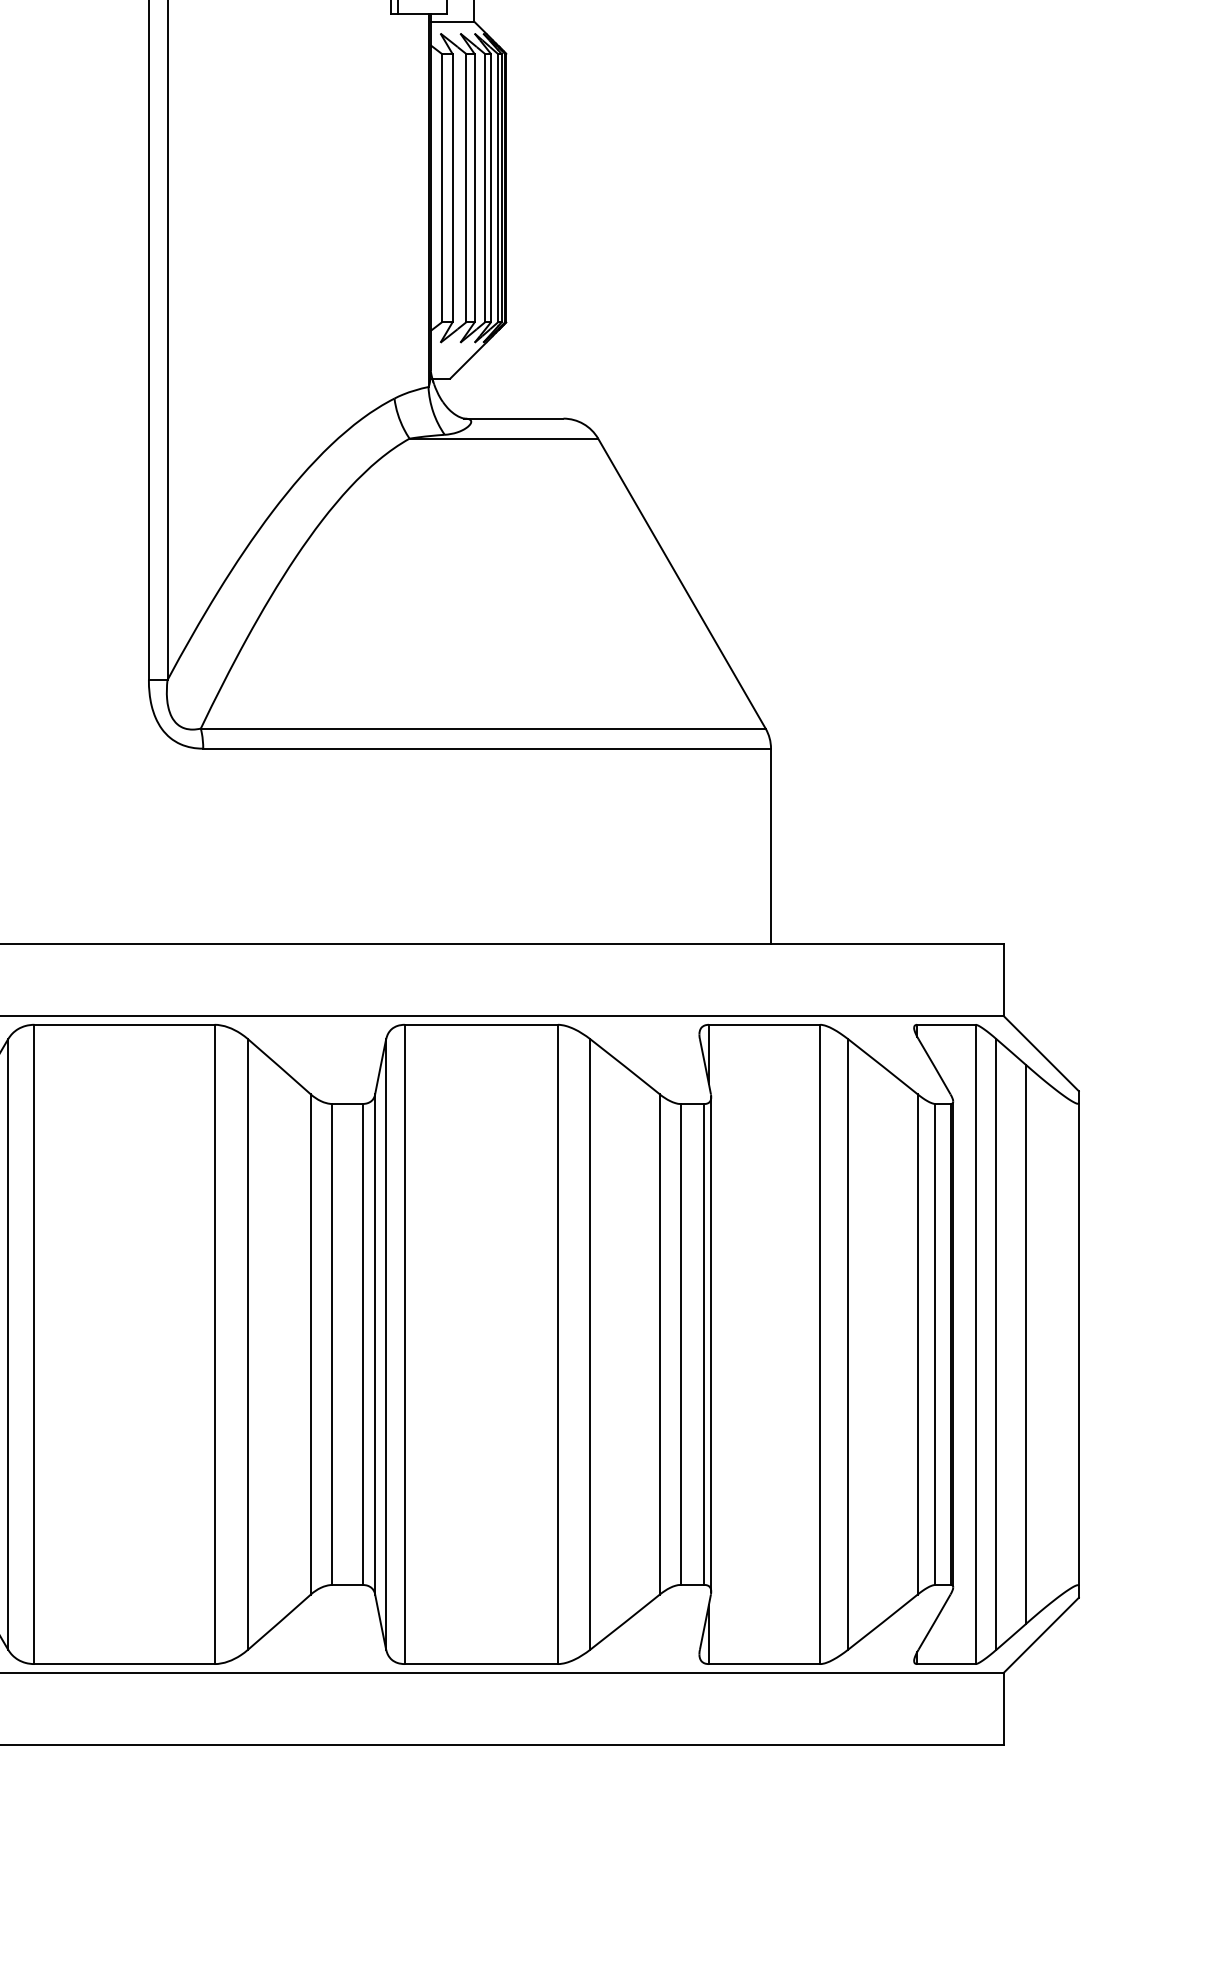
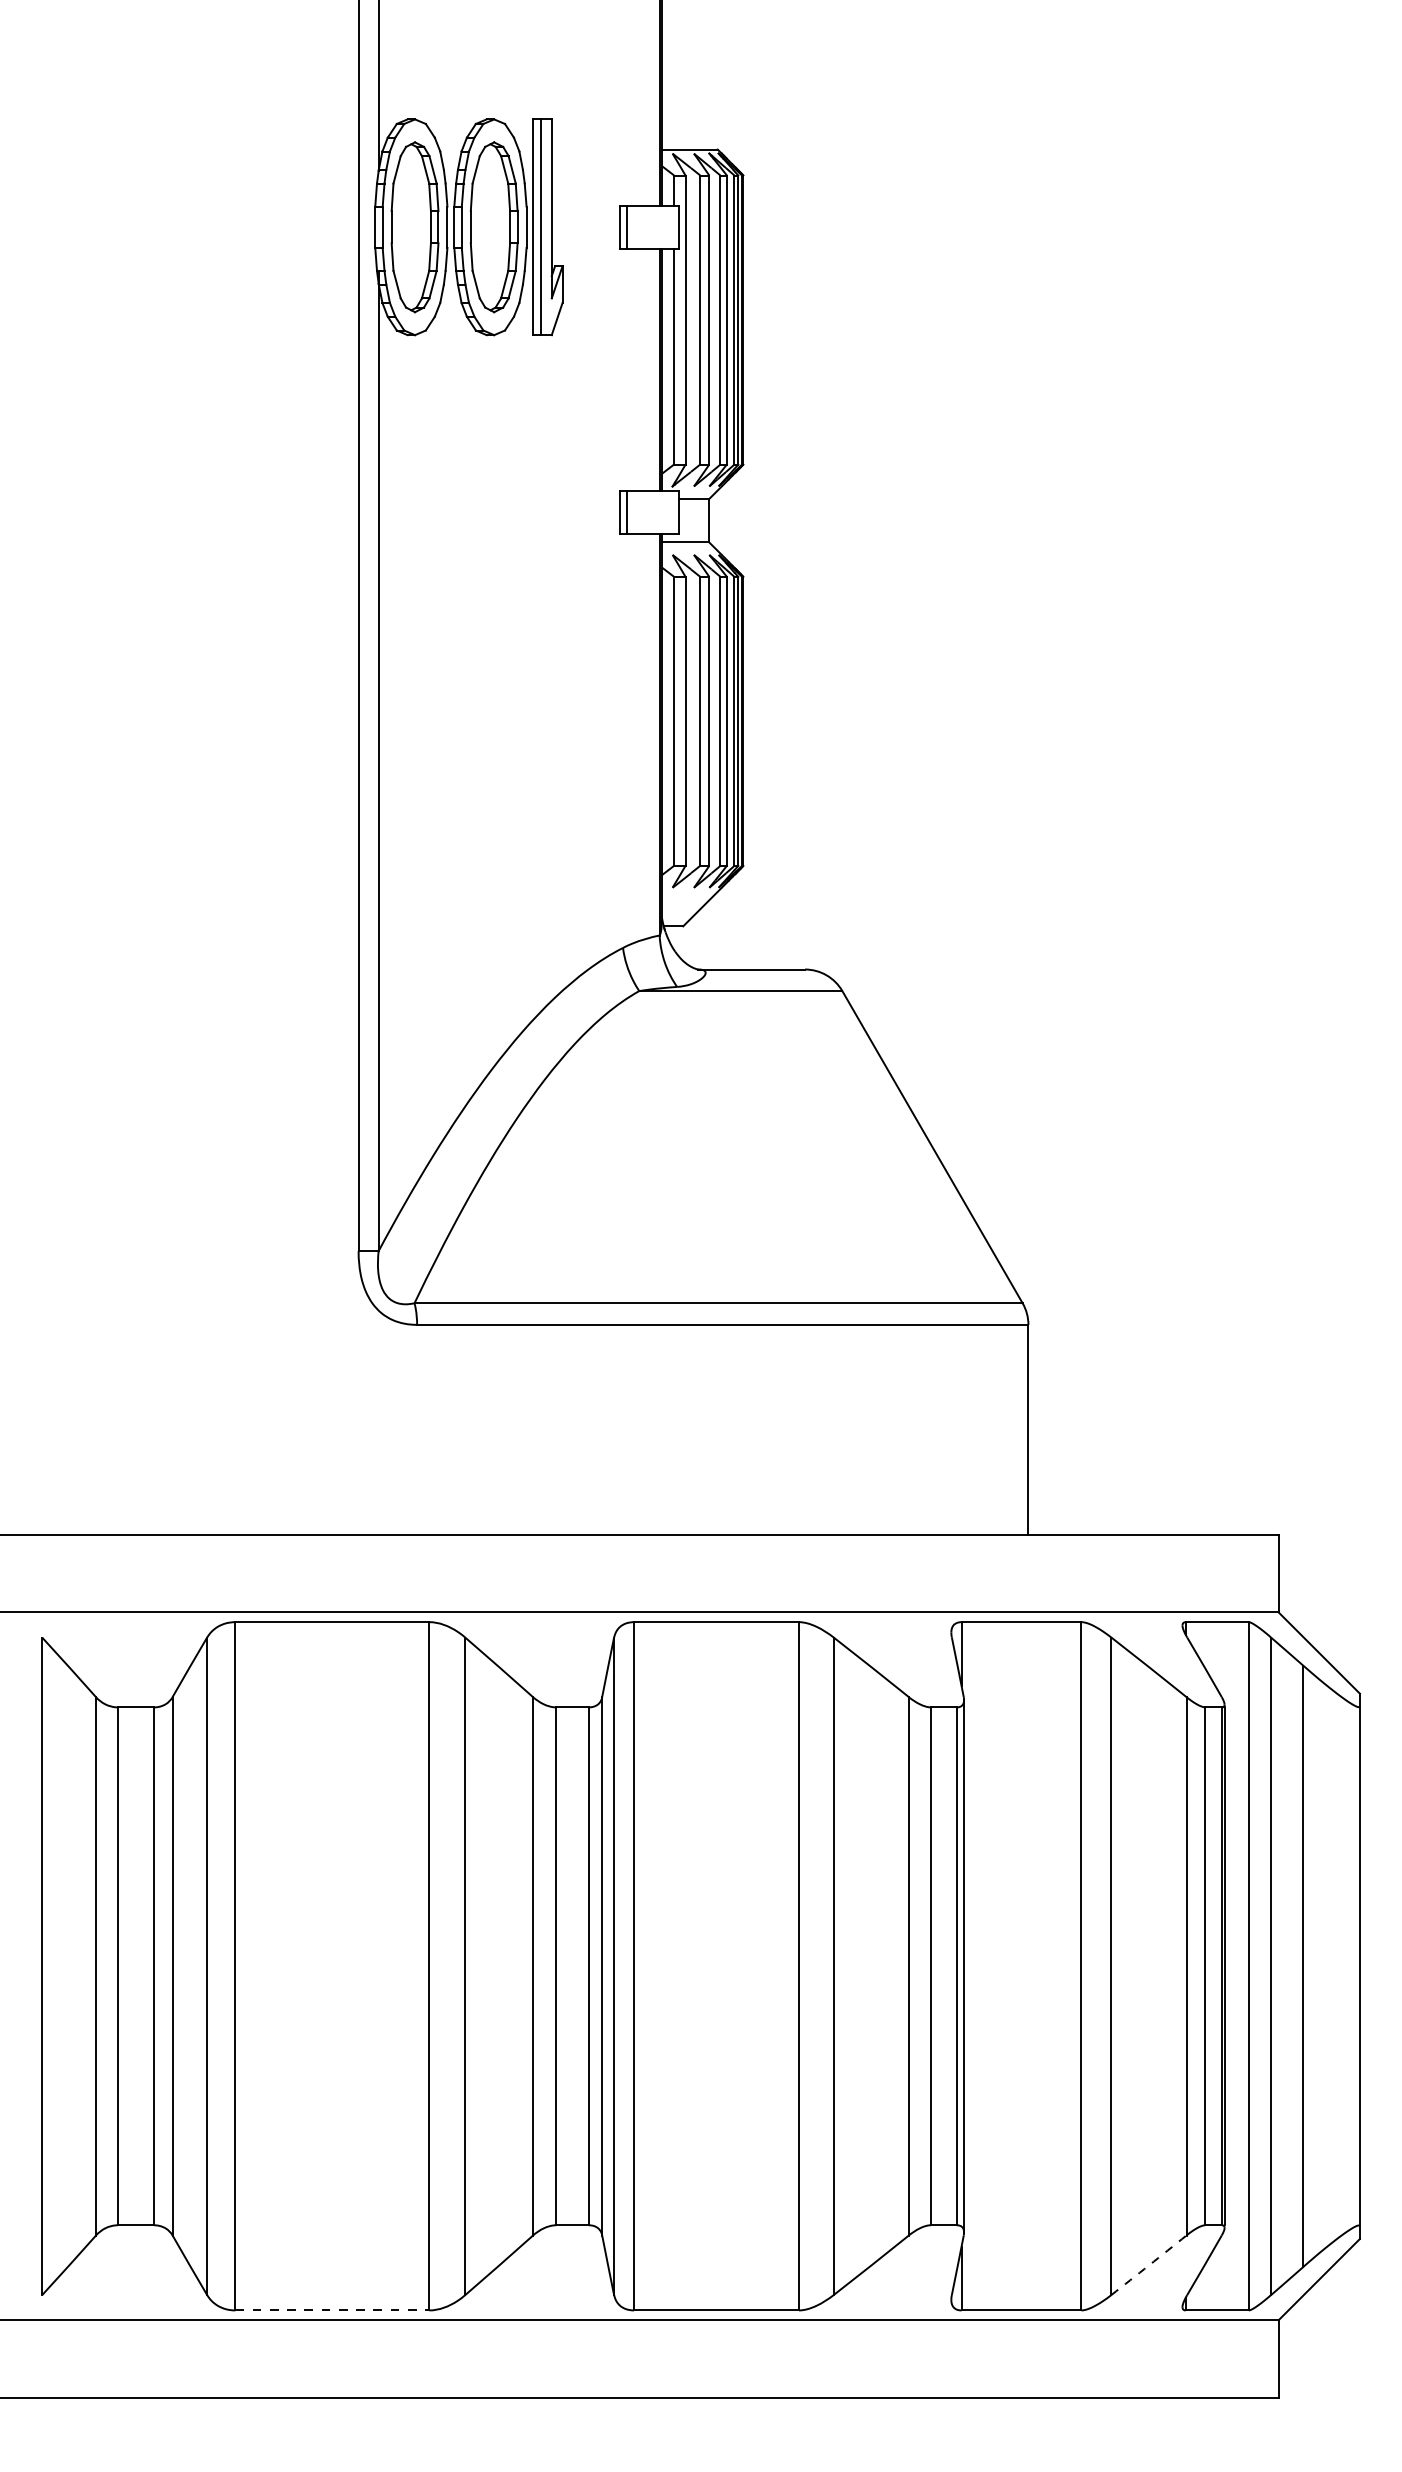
arc: (883, 1622) -> (1149, 2265), solid -> dashed
line: (124, 1664) -> (332, 2310), solid -> dashed

